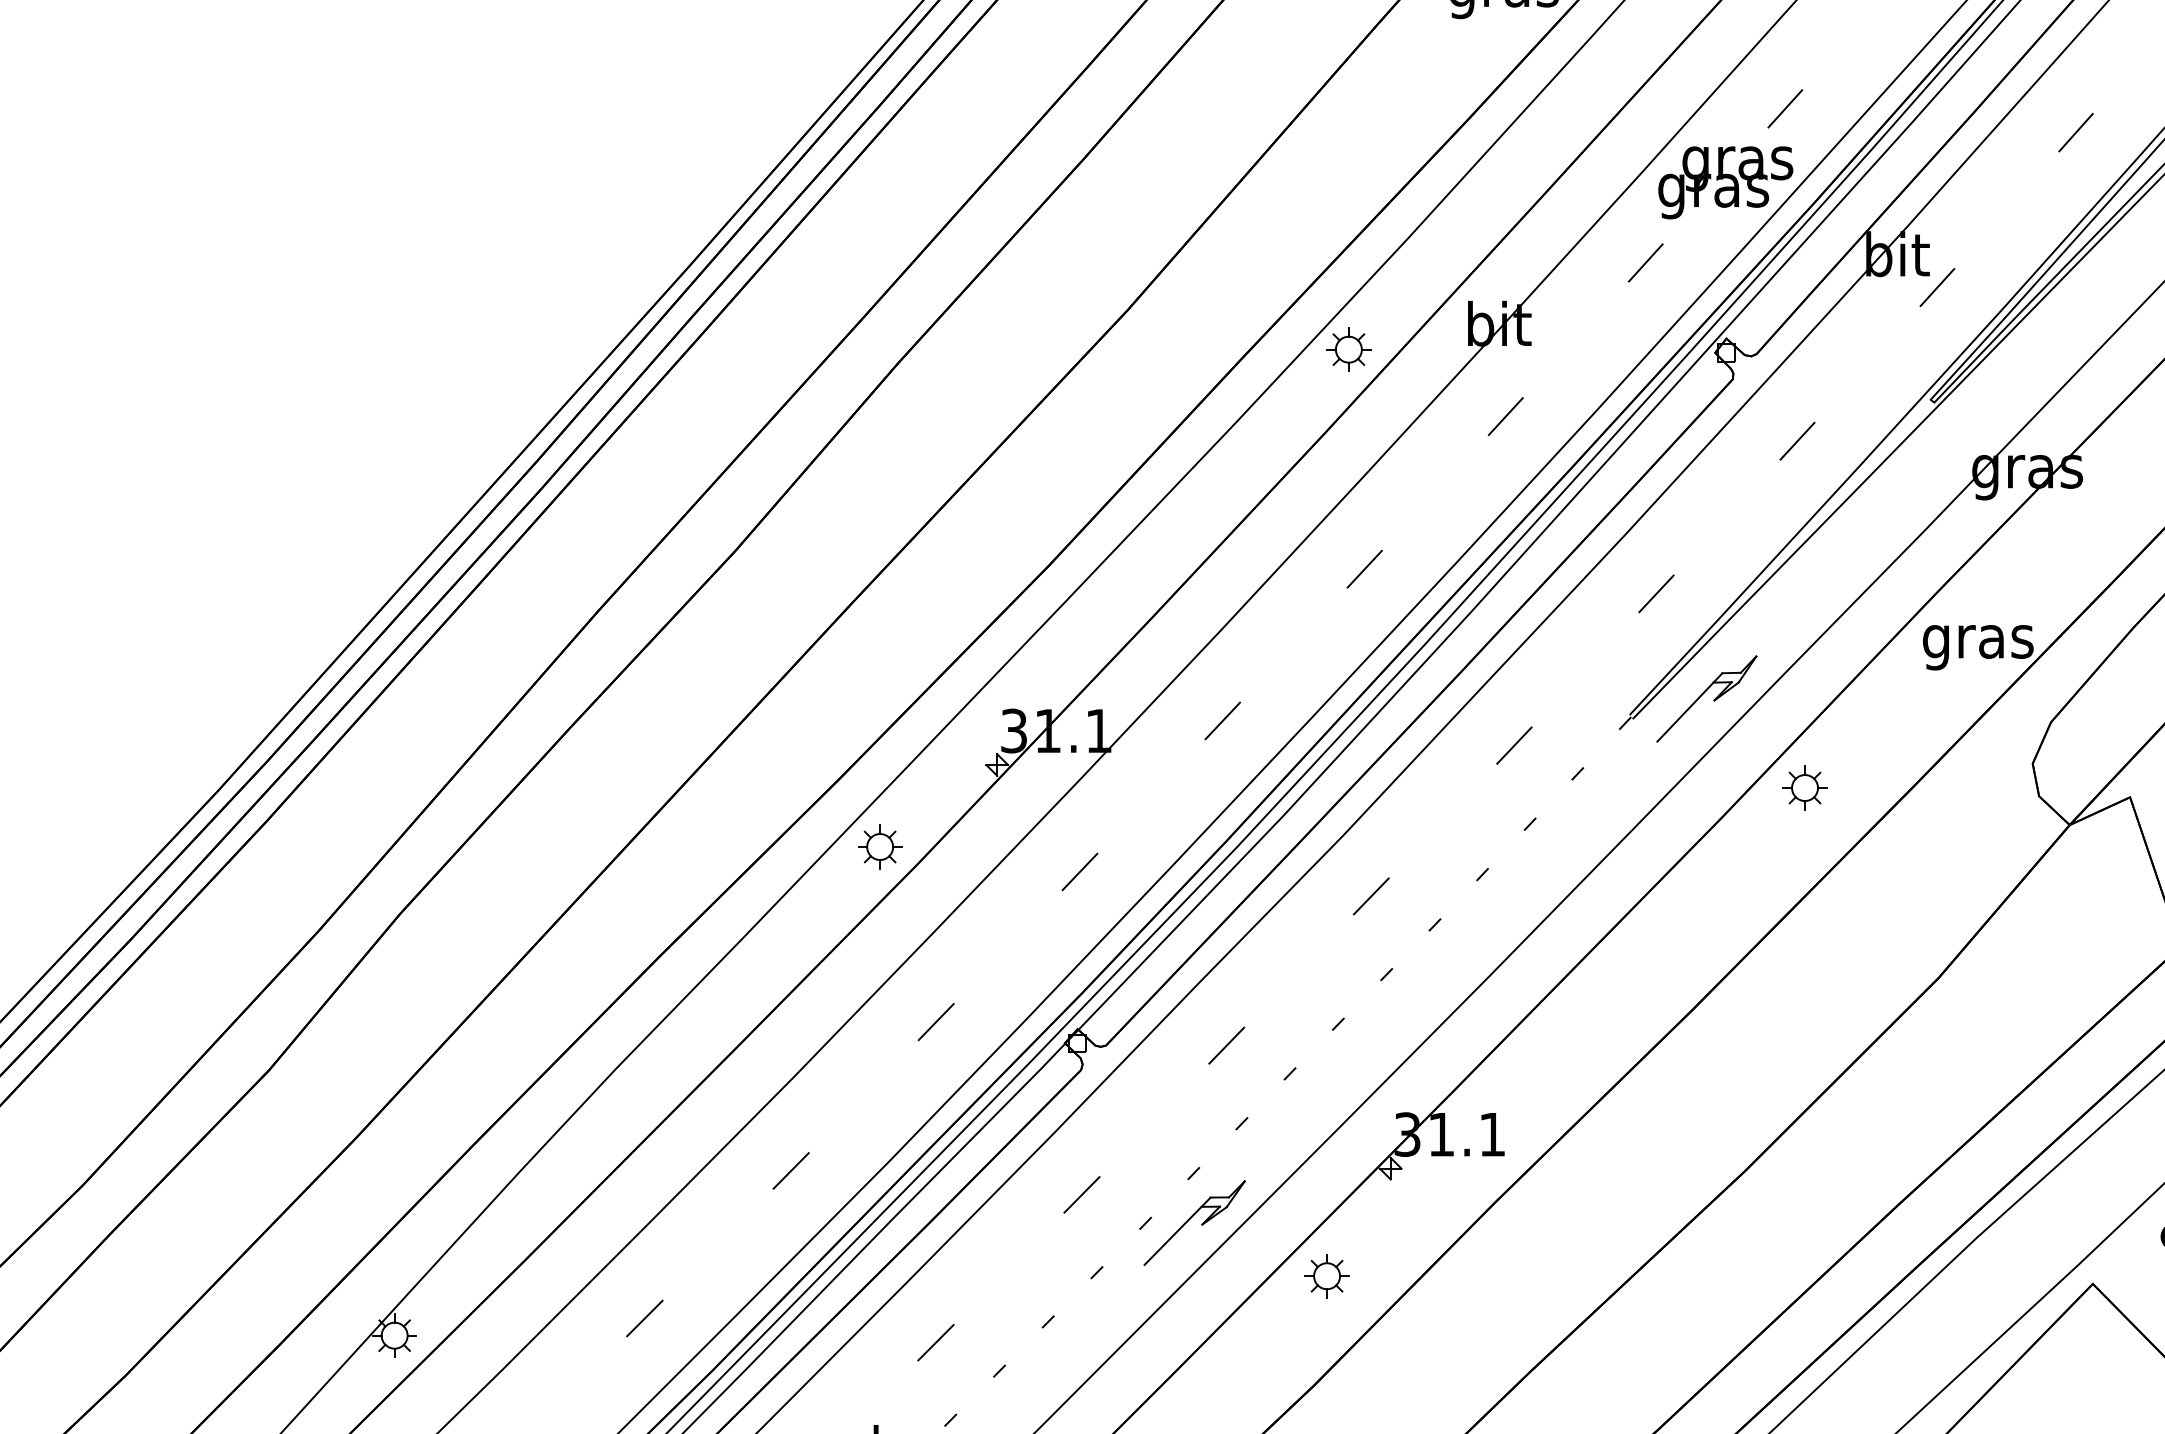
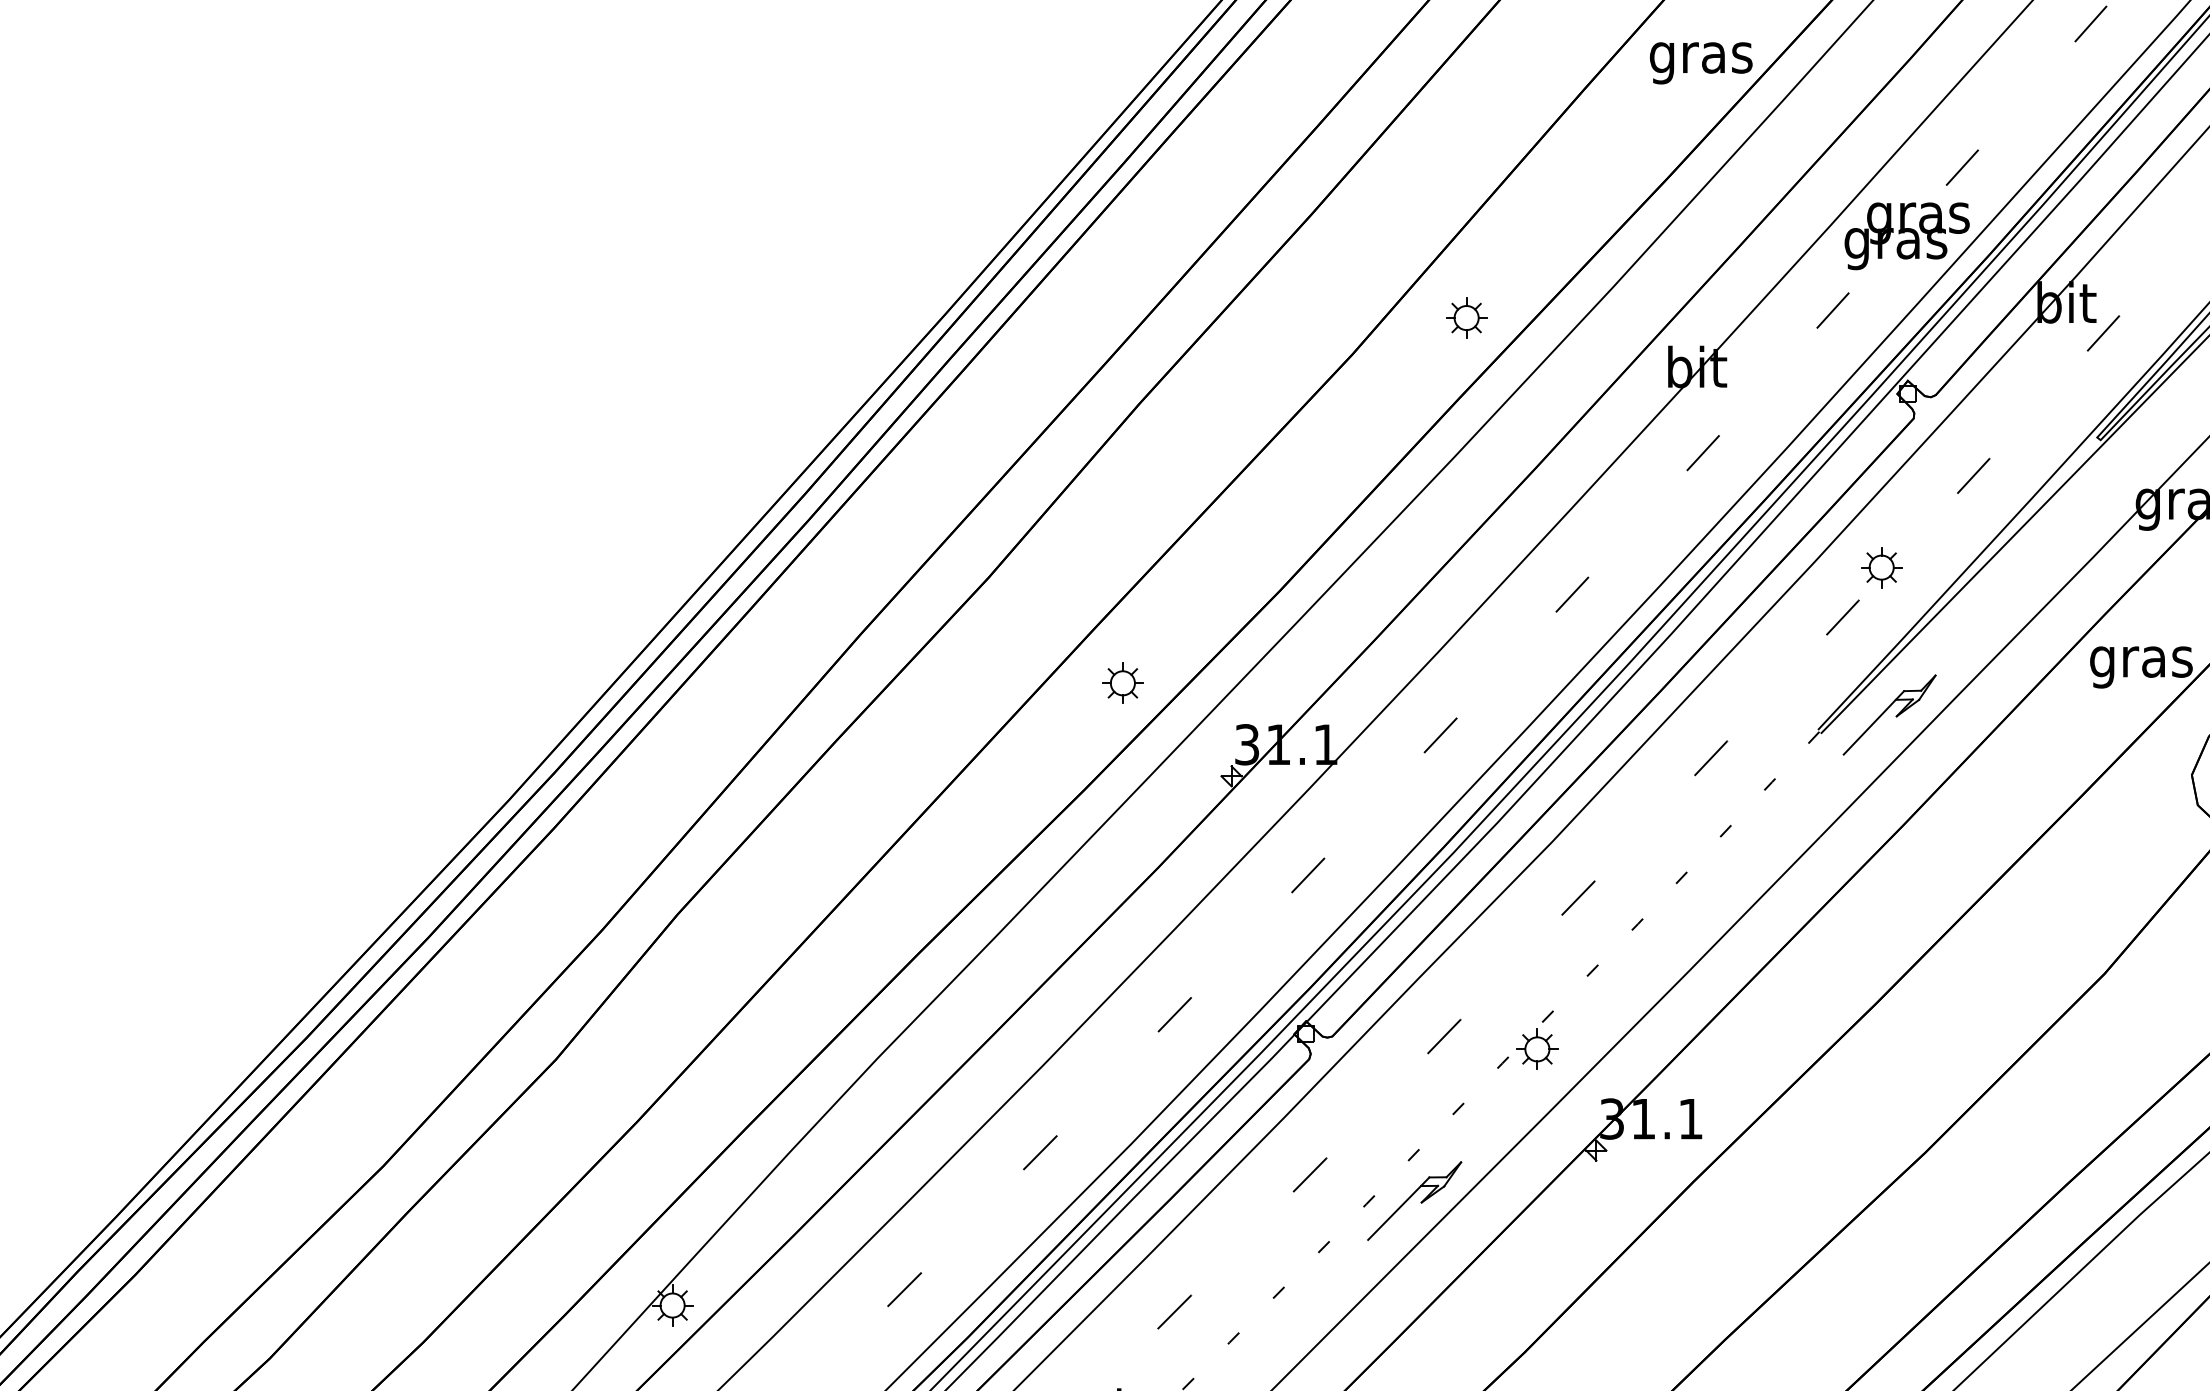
part: (1348, 349) -> (1466, 317), moved
part: (1804, 787) -> (1881, 567), moved
part: (879, 846) -> (1122, 682), moved
part: (1327, 1275) -> (1537, 1048), moved

